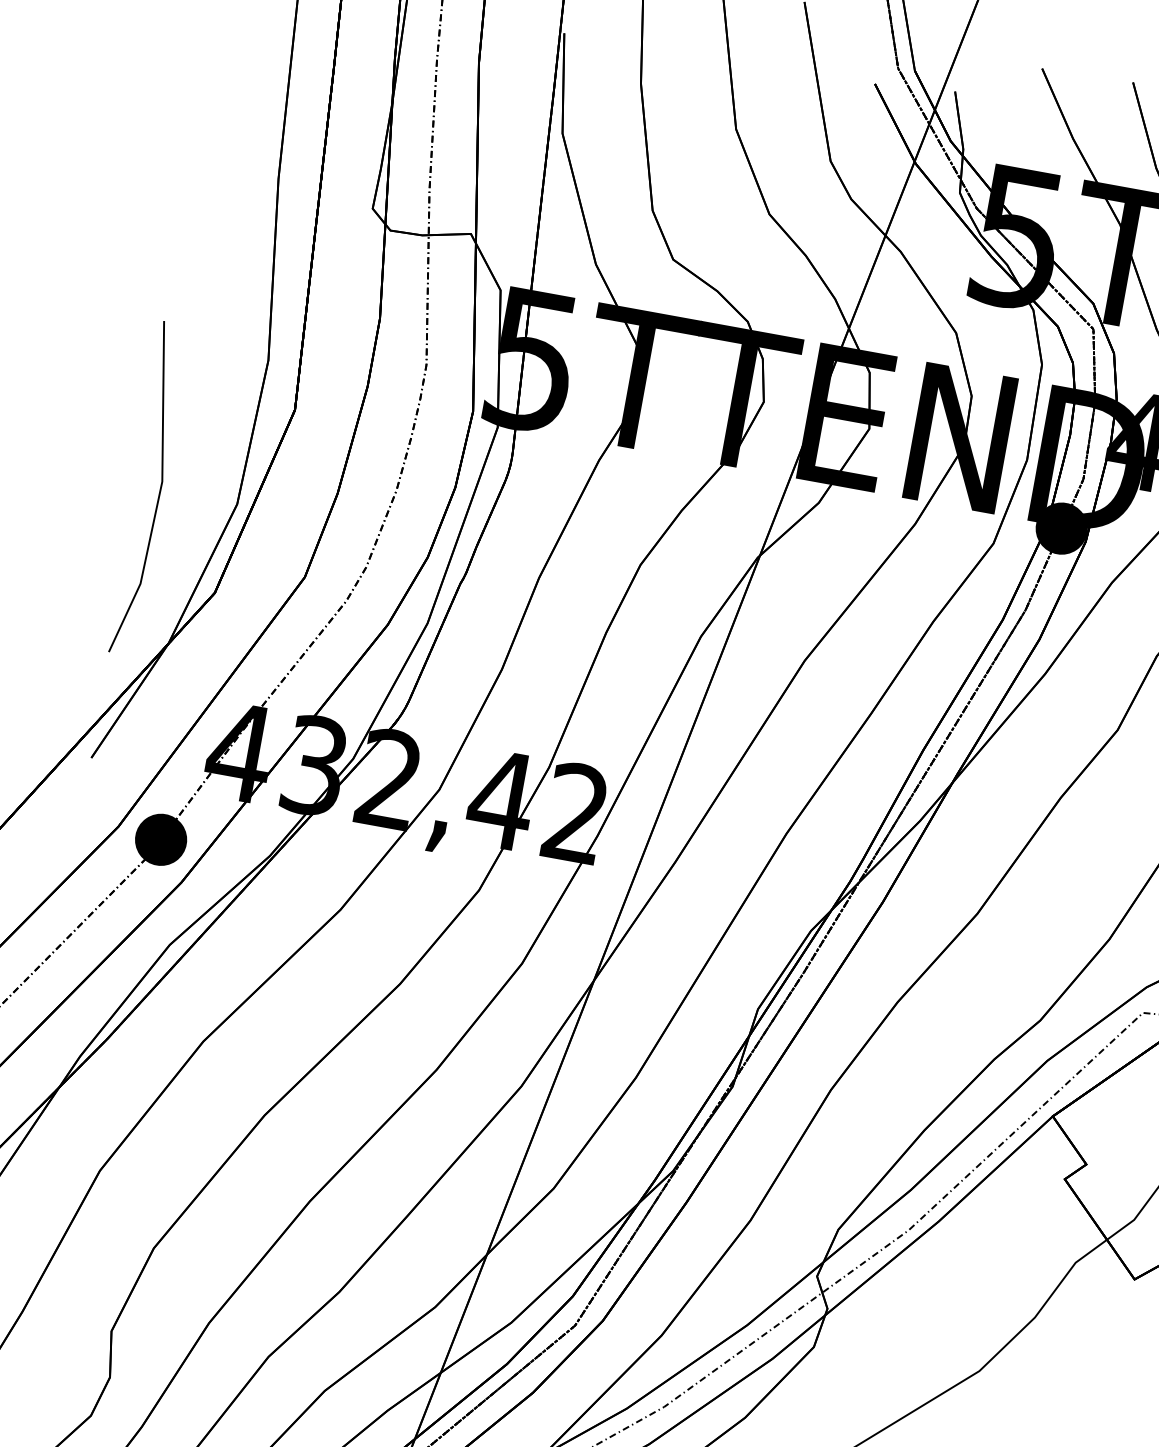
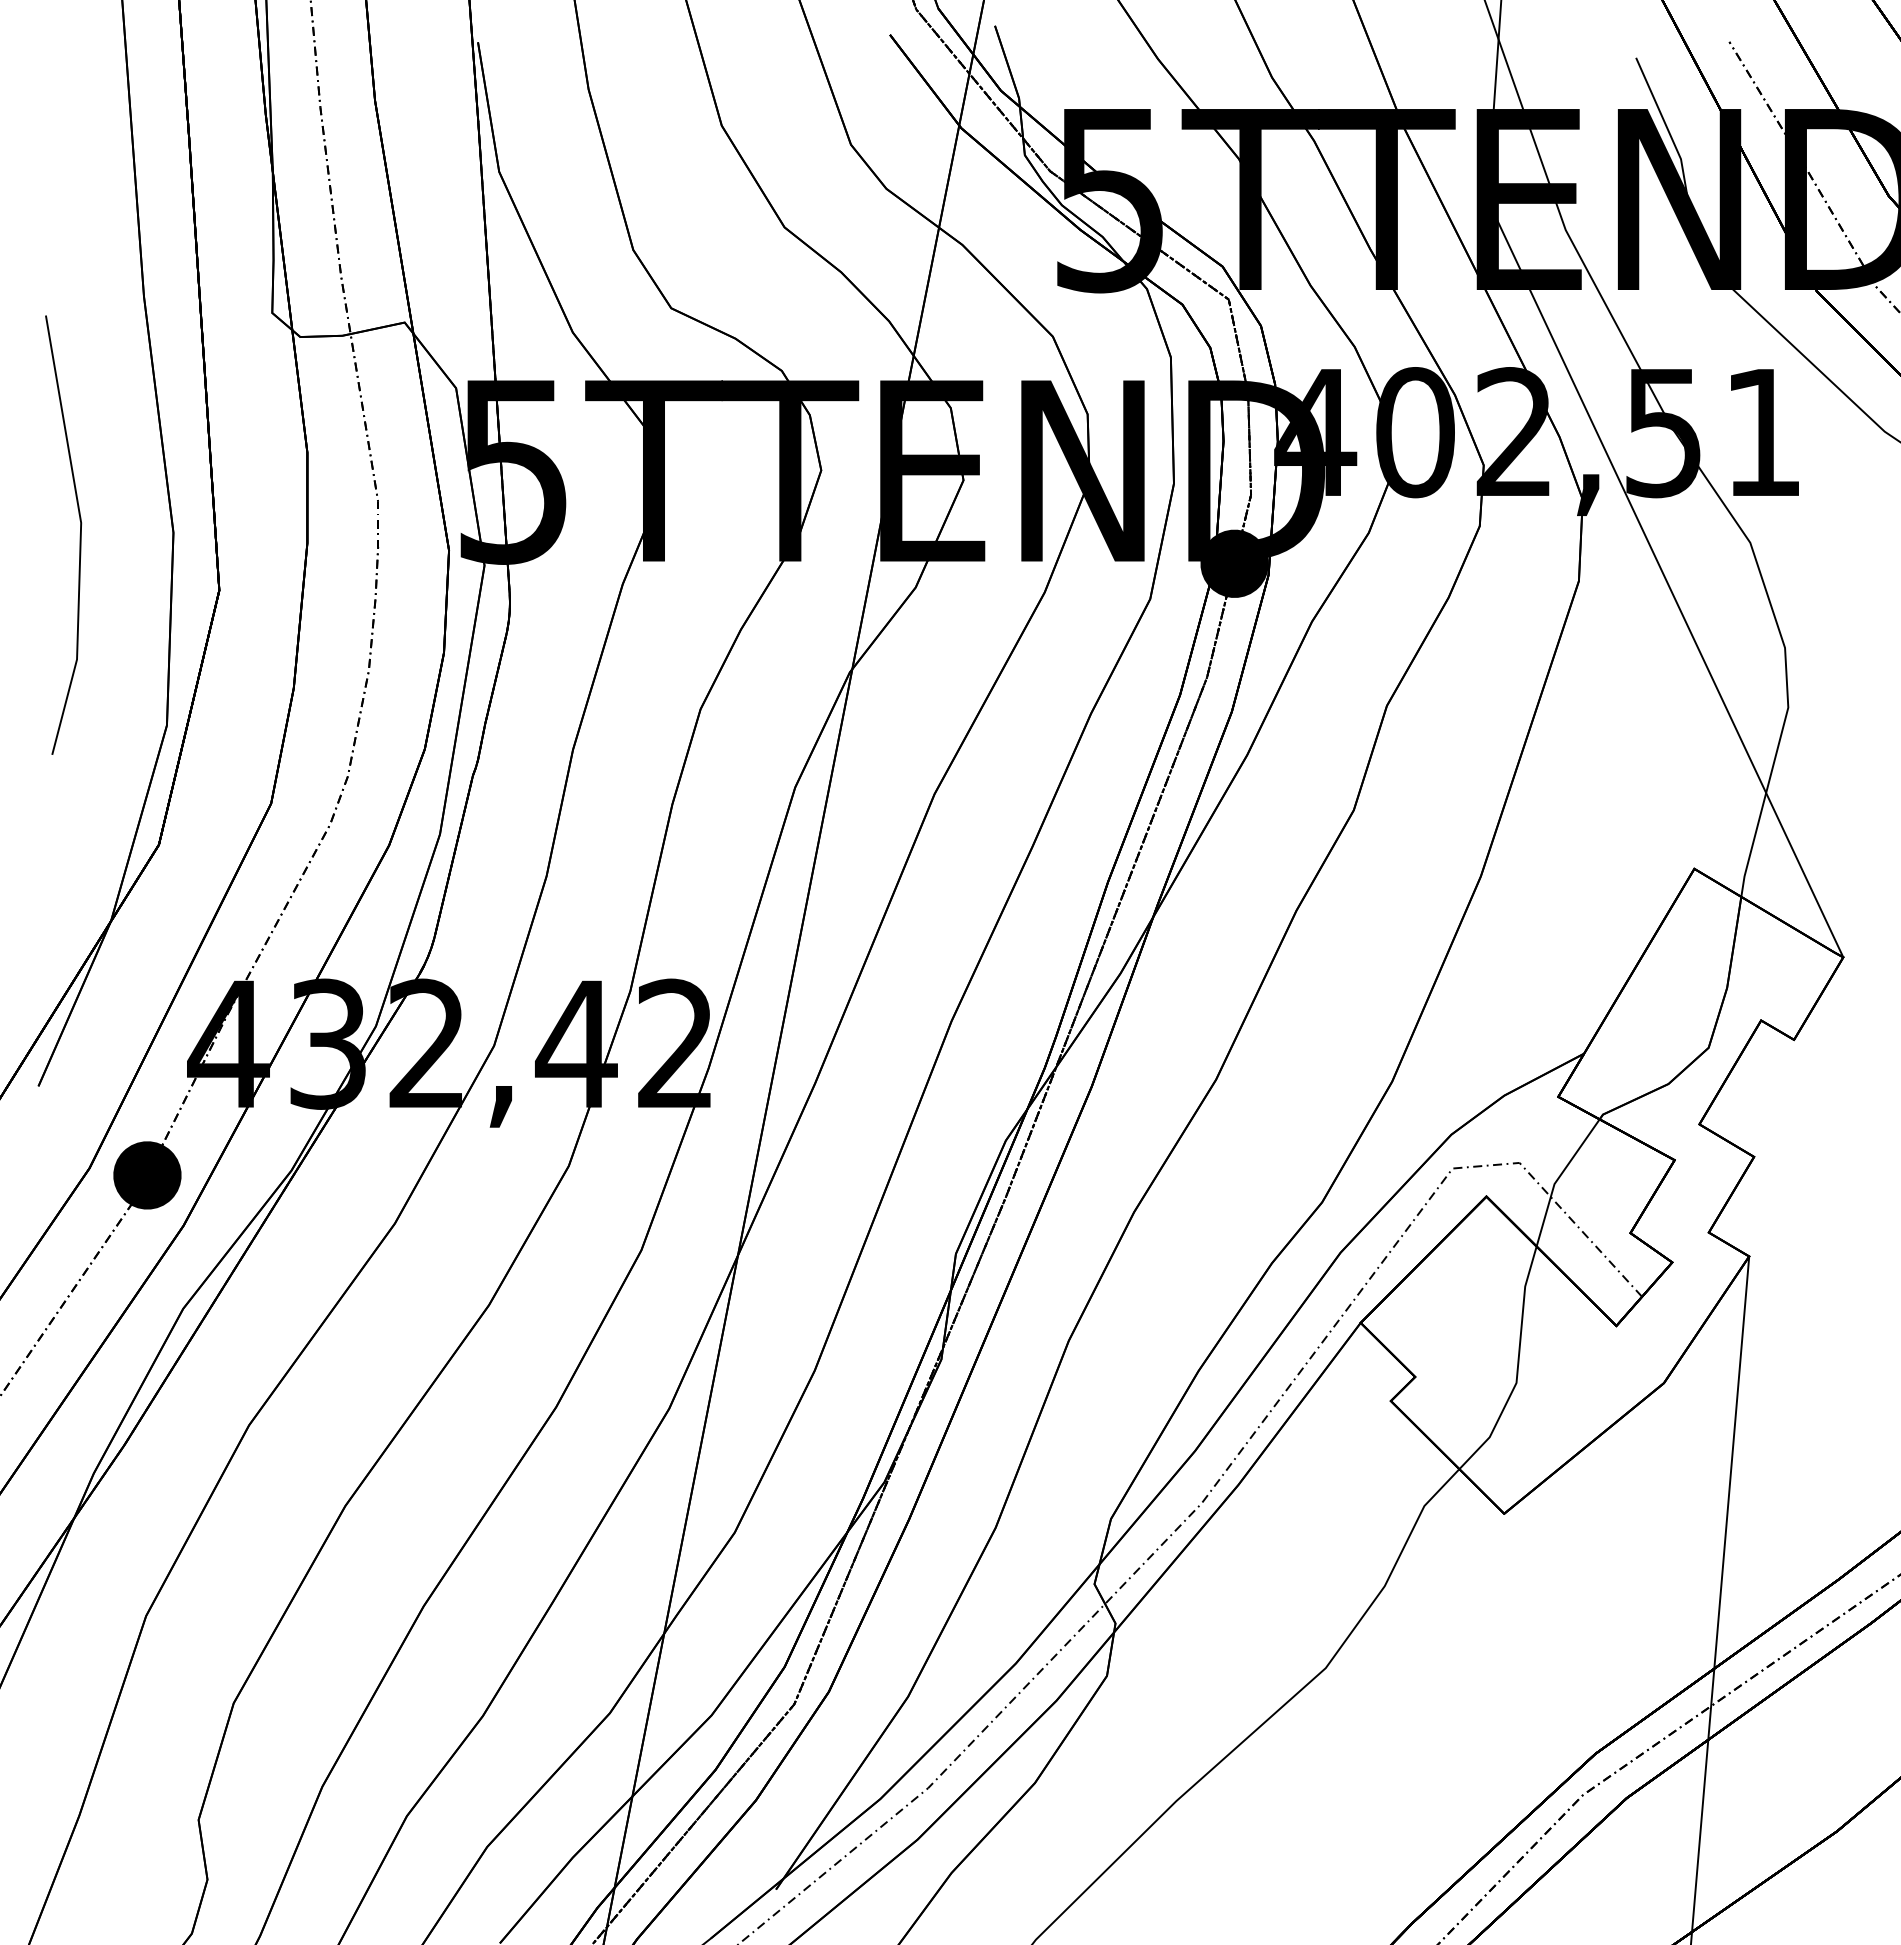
part: (159, 490) -> (79, 535), moved

